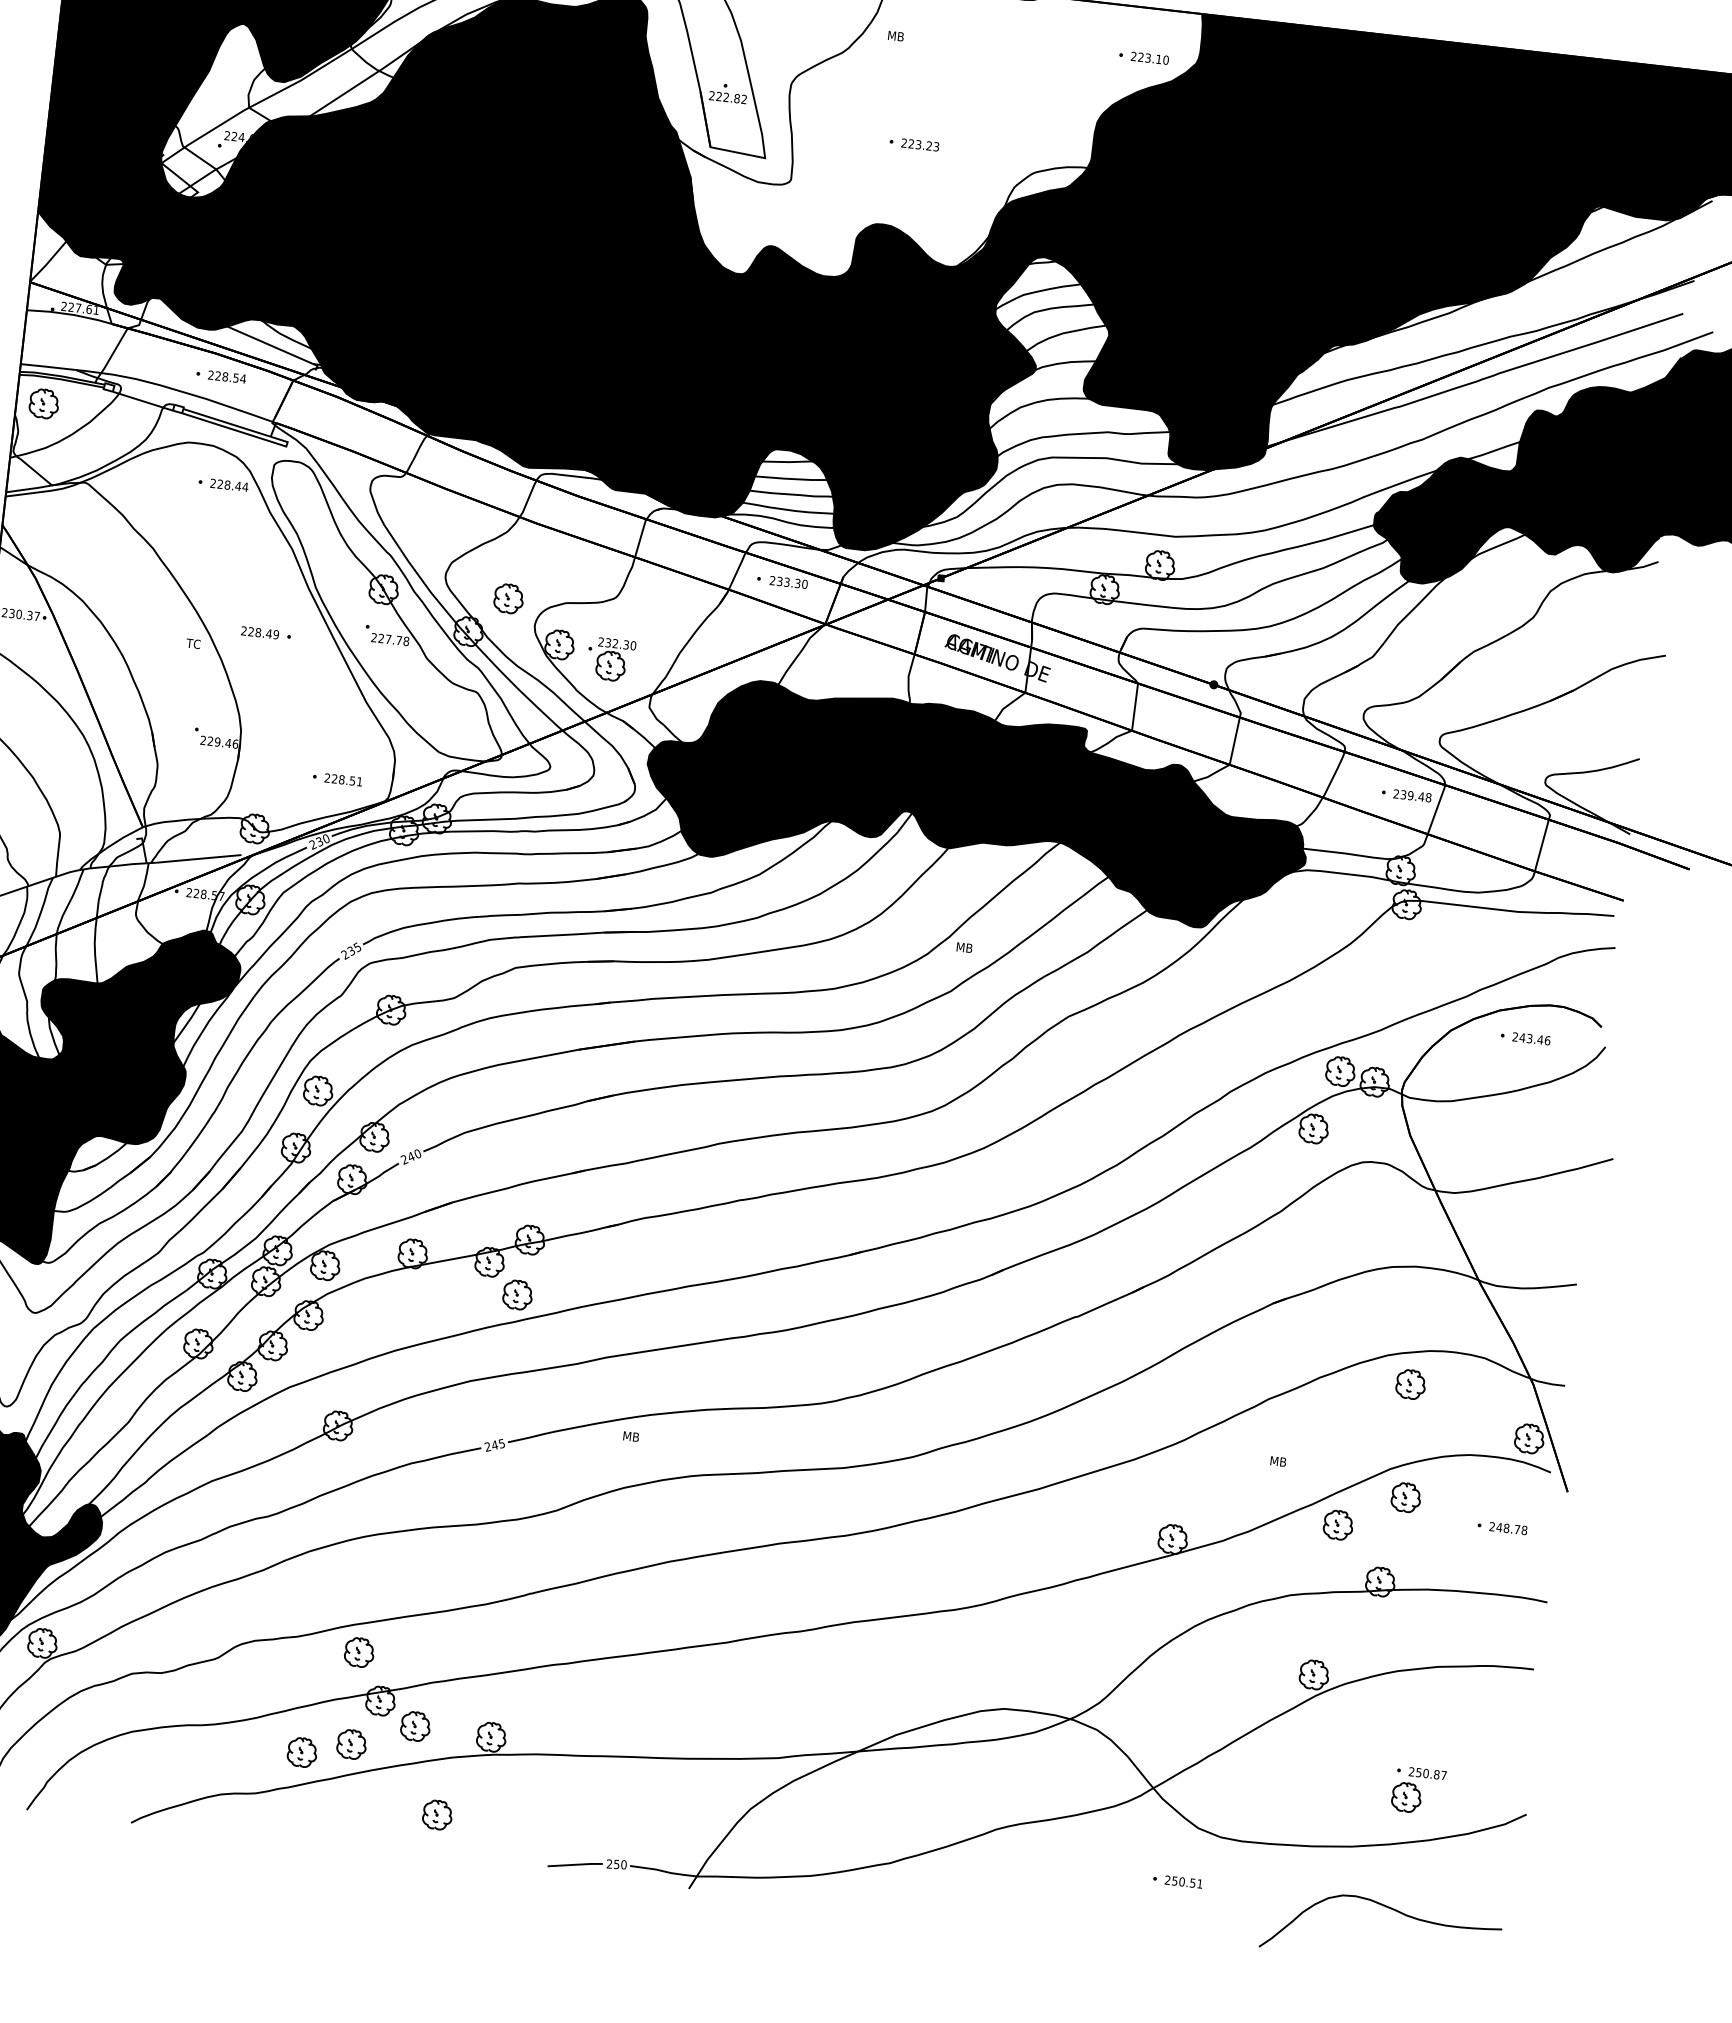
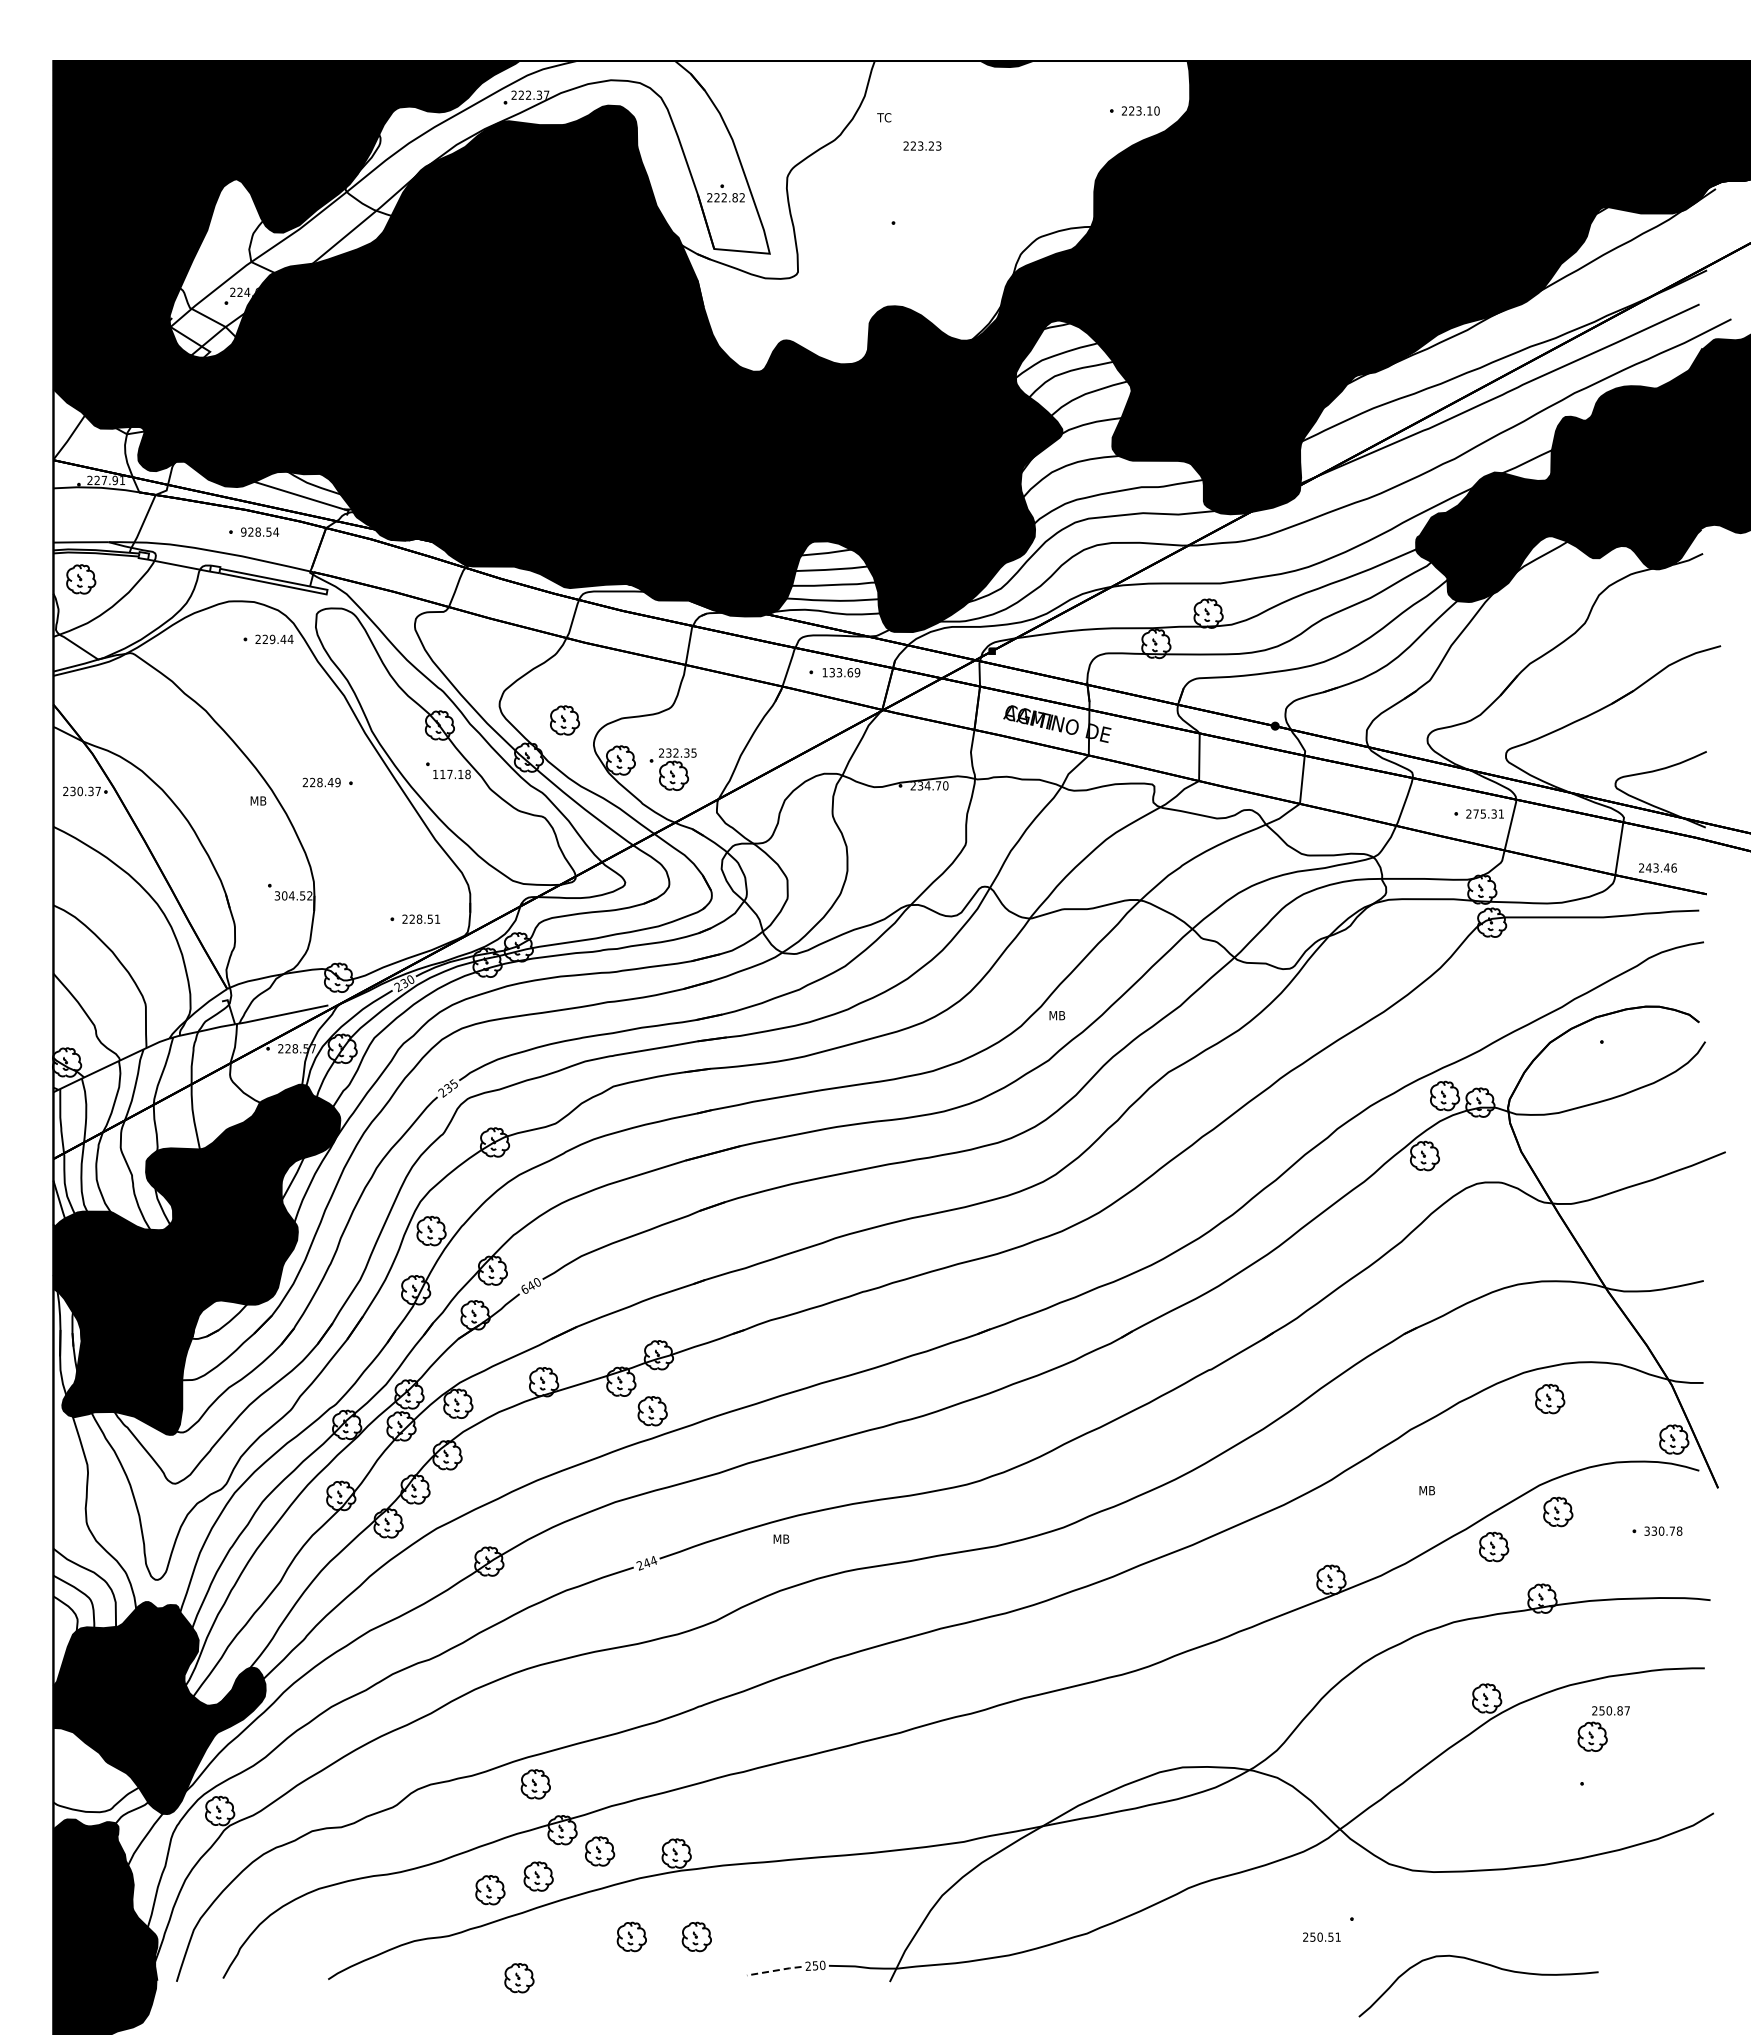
text: (895, 35) -> (885, 117), MB -> TC
text: (920, 144) -> (922, 145), moved
text: (89, 309) -> (115, 480), 227.61 -> 227.91
text: (210, 374) -> (243, 531), 228.54 -> 928.54
text: (227, 485) -> (272, 639), 228.44 -> 229.44
text: (789, 582) -> (841, 672), 233.30 -> 133.69
text: (386, 638) -> (447, 773), 227.78 -> 117.18
text: (194, 643) -> (257, 800), TC -> MB
text: (632, 645) -> (693, 752), 232.30 -> 232.35
text: (219, 741) -> (293, 895), 229.46 -> 304.52
text: (1415, 795) -> (1488, 813), 239.48 -> 275.31
fill: (977, 804) -> (1053, 871), removed
text: (1531, 1038) -> (1657, 867), moved
text: (404, 1159) -> (524, 1289), 240 -> 640
text: (501, 1443) -> (653, 1560), 245 -> 244
text: (1499, 1526) -> (1654, 1530), 248.78 -> 330.78
part: (1418, 1790) -> (1603, 1728), moved
part: (501, 1821) -> (696, 1936), added
part: (321, 1843) -> (519, 1978), added
line: (575, 1864) -> (774, 1970), solid -> dashed
text: (1183, 1881) -> (1321, 1936), moved
curve: (1388, 1908) -> (1483, 1964), moved

